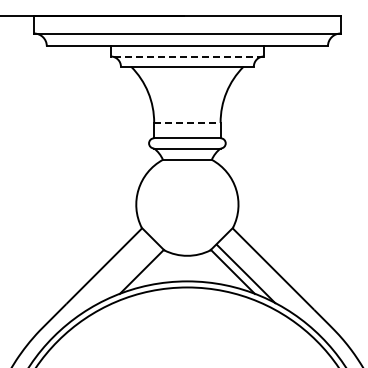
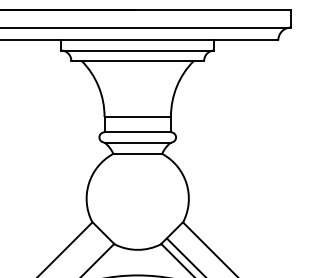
line: (187, 56) -> (137, 50), dashed -> solid
line: (187, 122) -> (137, 116), dashed -> solid

